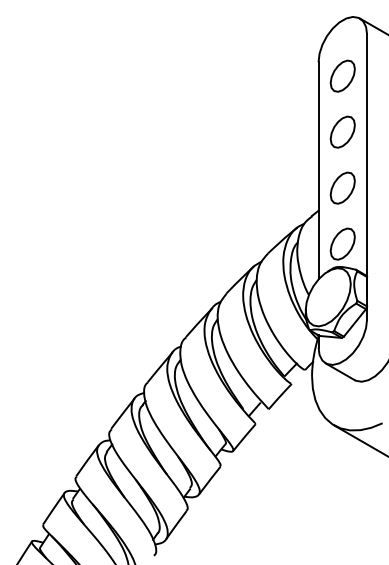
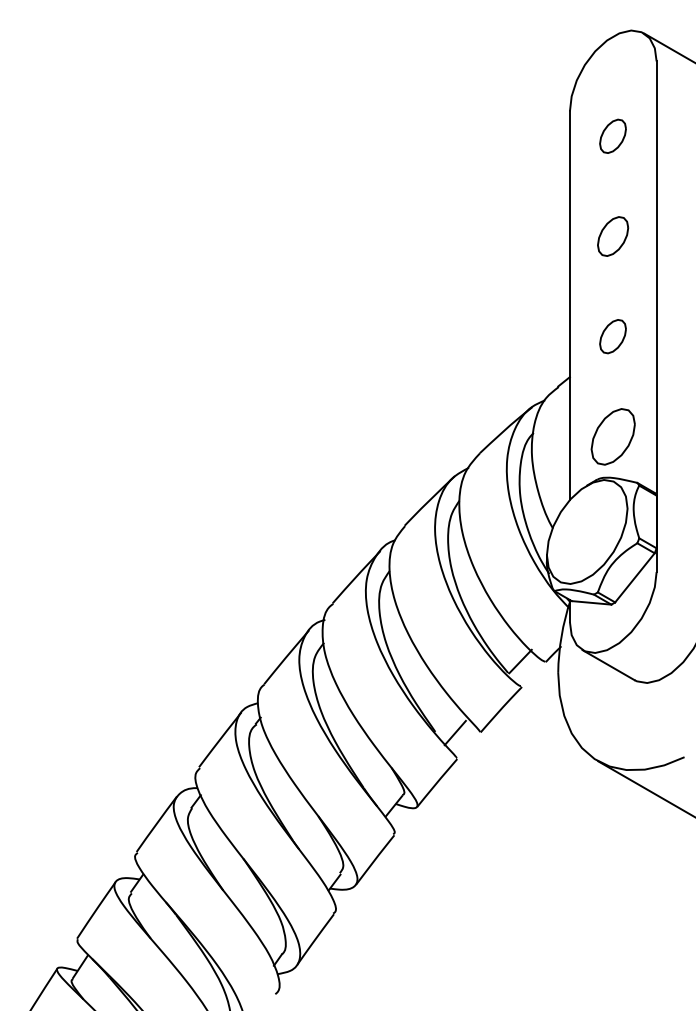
part: (342, 75) -> (612, 135), size x0.6
part: (342, 131) -> (612, 235), size x0.7
part: (342, 187) -> (612, 335), size x0.6

